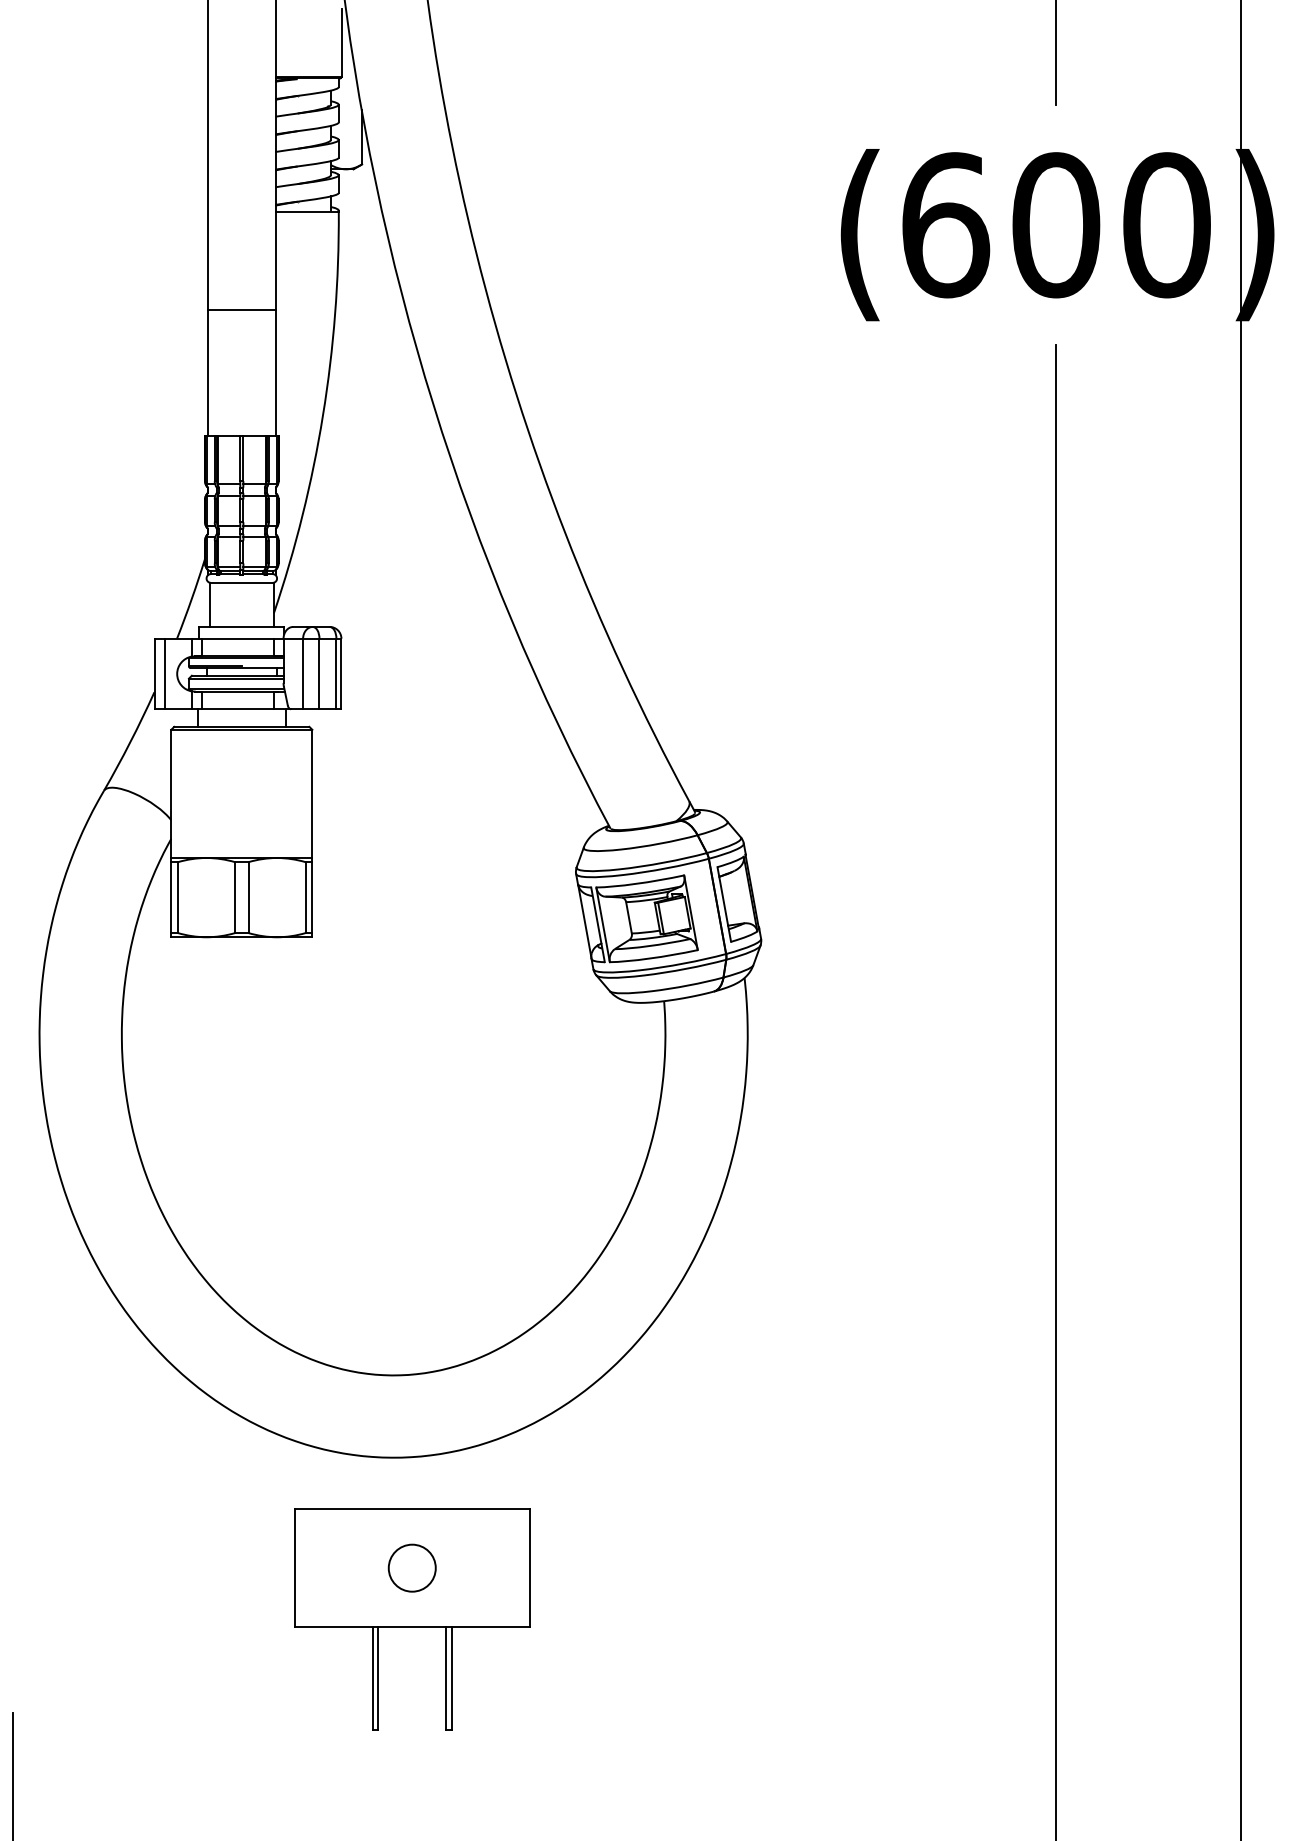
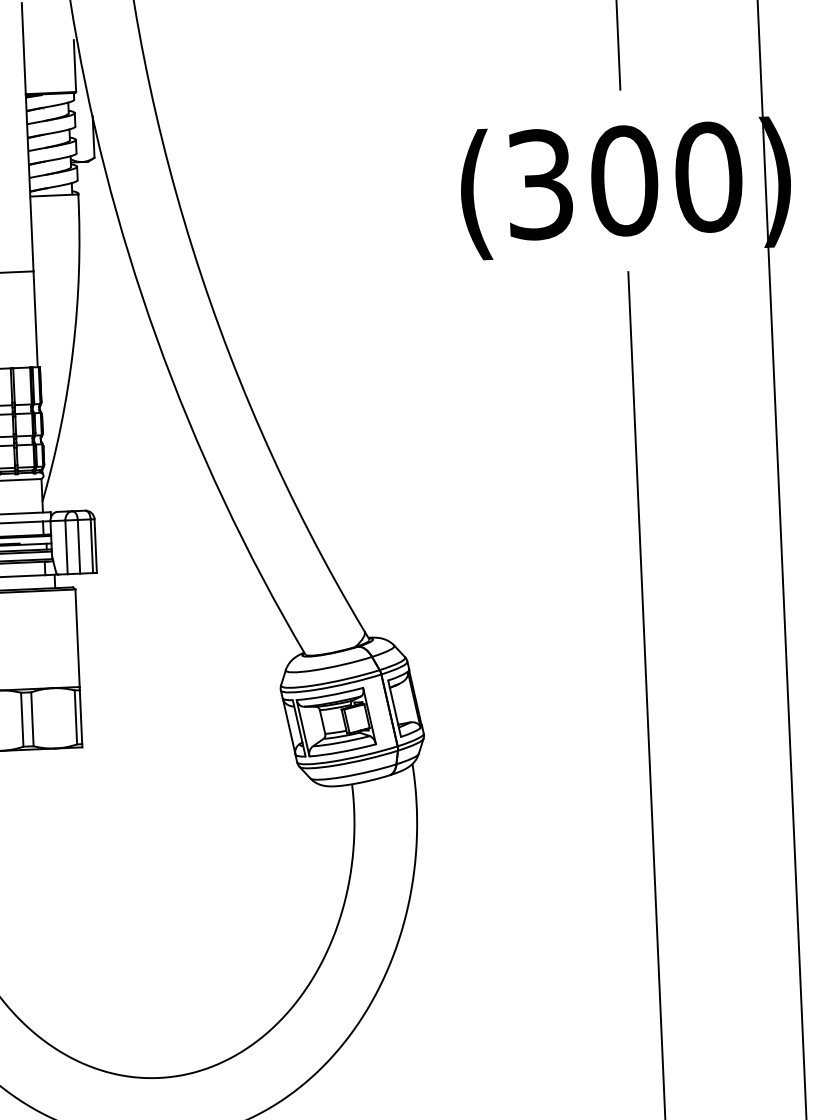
text: (946, 225) -> (541, 184), 600 -> 300

